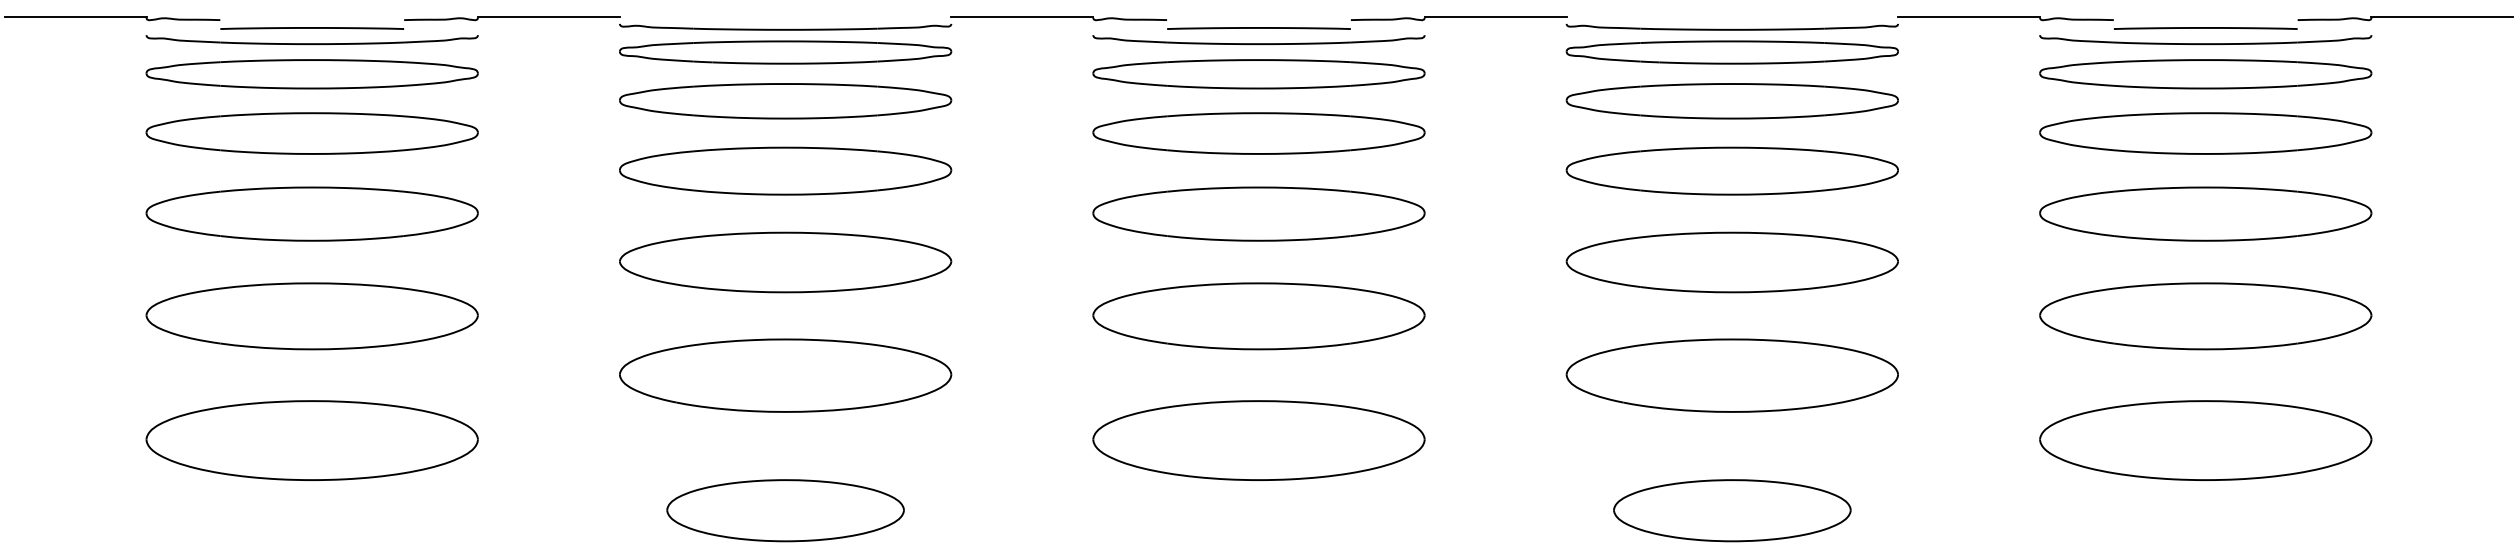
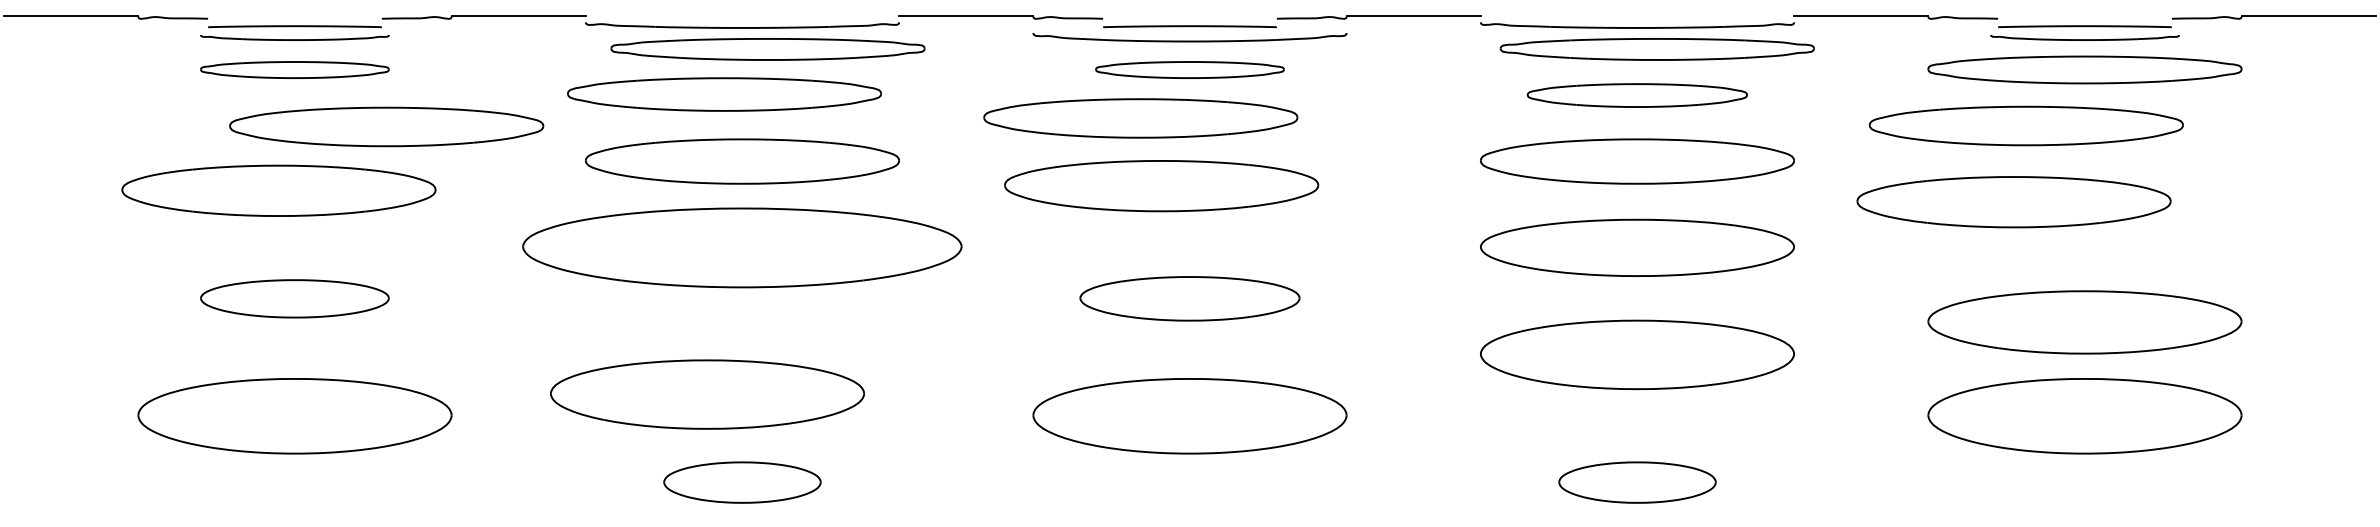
part: (311, 40) -> (294, 38), size x0.6
part: (2205, 40) -> (2084, 38), size x0.6
part: (785, 52) -> (767, 49), moved
part: (1731, 52) -> (1656, 49), moved
part: (311, 74) -> (294, 70), size x0.6
part: (1258, 74) -> (1189, 70), size x0.6
part: (785, 101) -> (724, 94), moved
part: (1731, 101) -> (1636, 95), size x0.7
part: (311, 133) -> (386, 126), moved
part: (1258, 133) -> (1140, 118), moved
part: (2205, 133) -> (2026, 125), moved
part: (311, 213) -> (278, 190), moved
part: (1258, 213) -> (1161, 185), moved
part: (2205, 213) -> (2013, 201), moved
part: (785, 262) -> (742, 247), size x1.4
part: (311, 316) -> (294, 298), size x0.6
part: (1258, 316) -> (1189, 298), size x0.7
part: (2205, 316) -> (2084, 322), moved
part: (785, 375) -> (707, 394), moved
part: (785, 510) -> (742, 482), size x0.7
part: (1732, 510) -> (1637, 482), size x0.7

